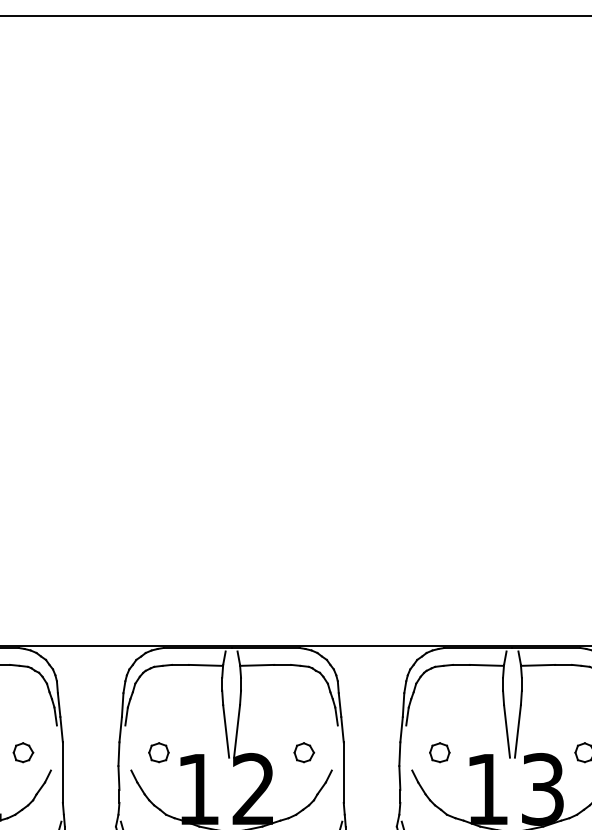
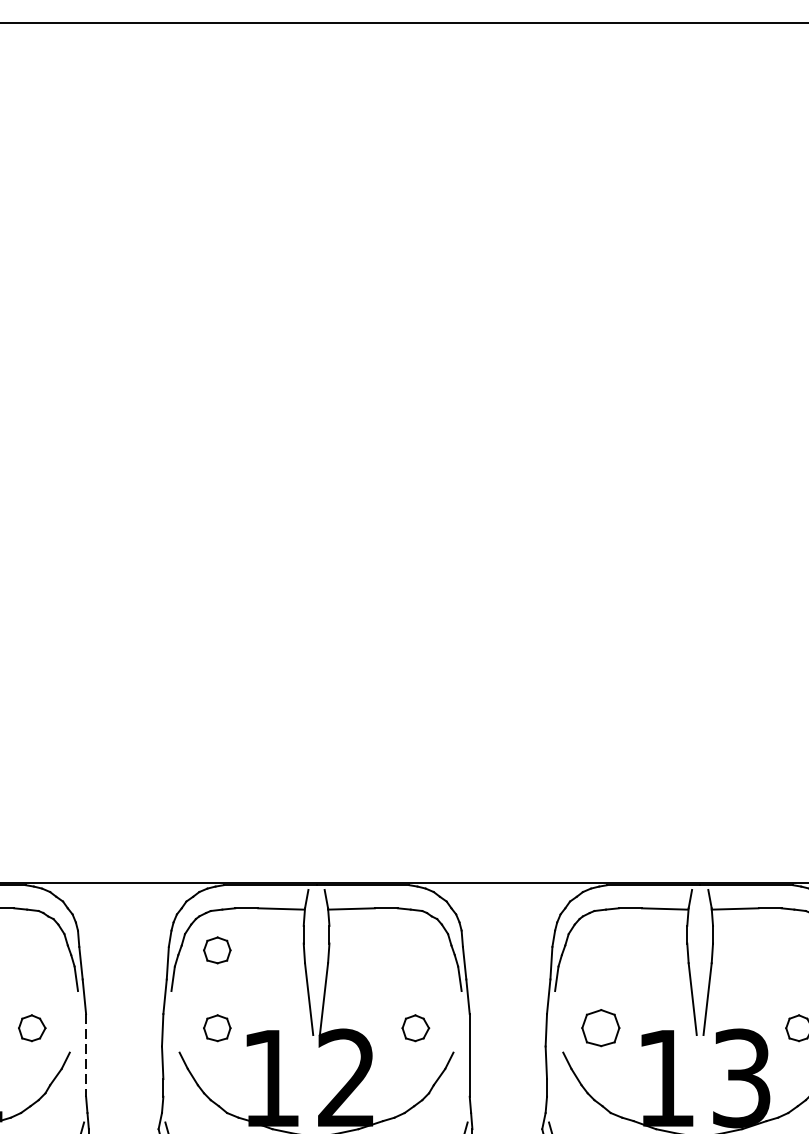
part: (158, 695) -> (216, 950), added
part: (439, 752) -> (600, 1027), size x1.4
line: (62, 773) -> (85, 1056), solid -> dashed

